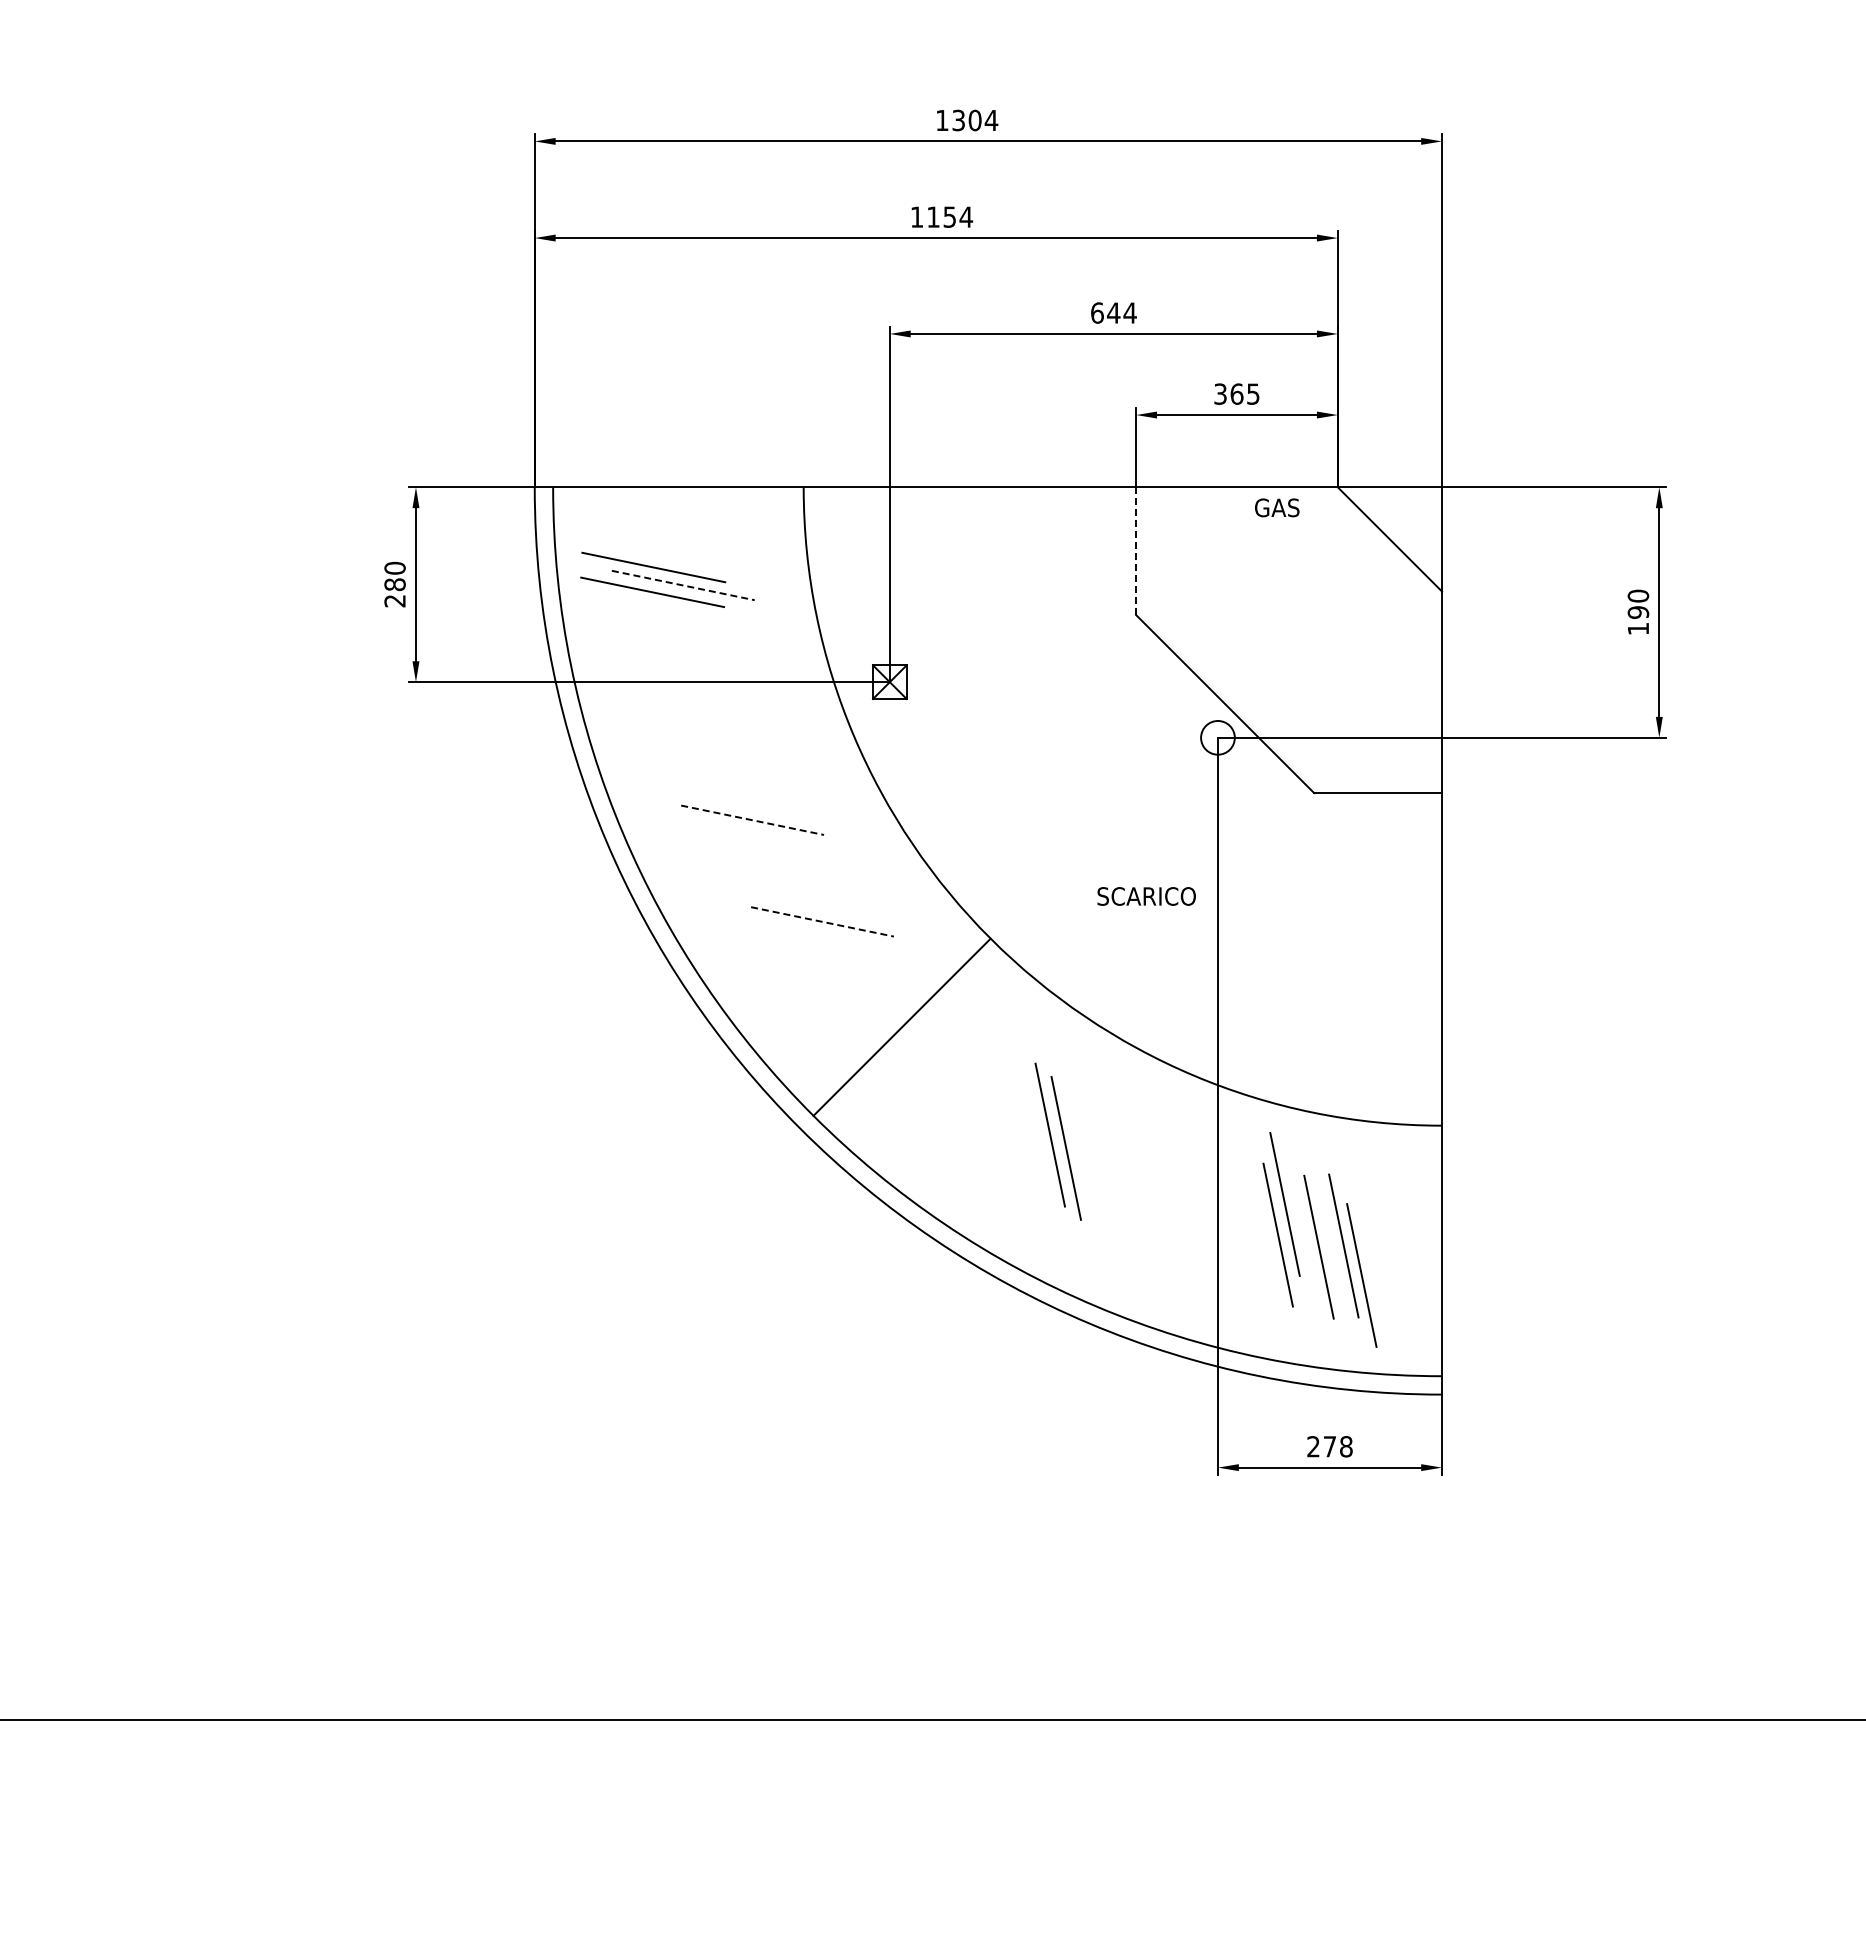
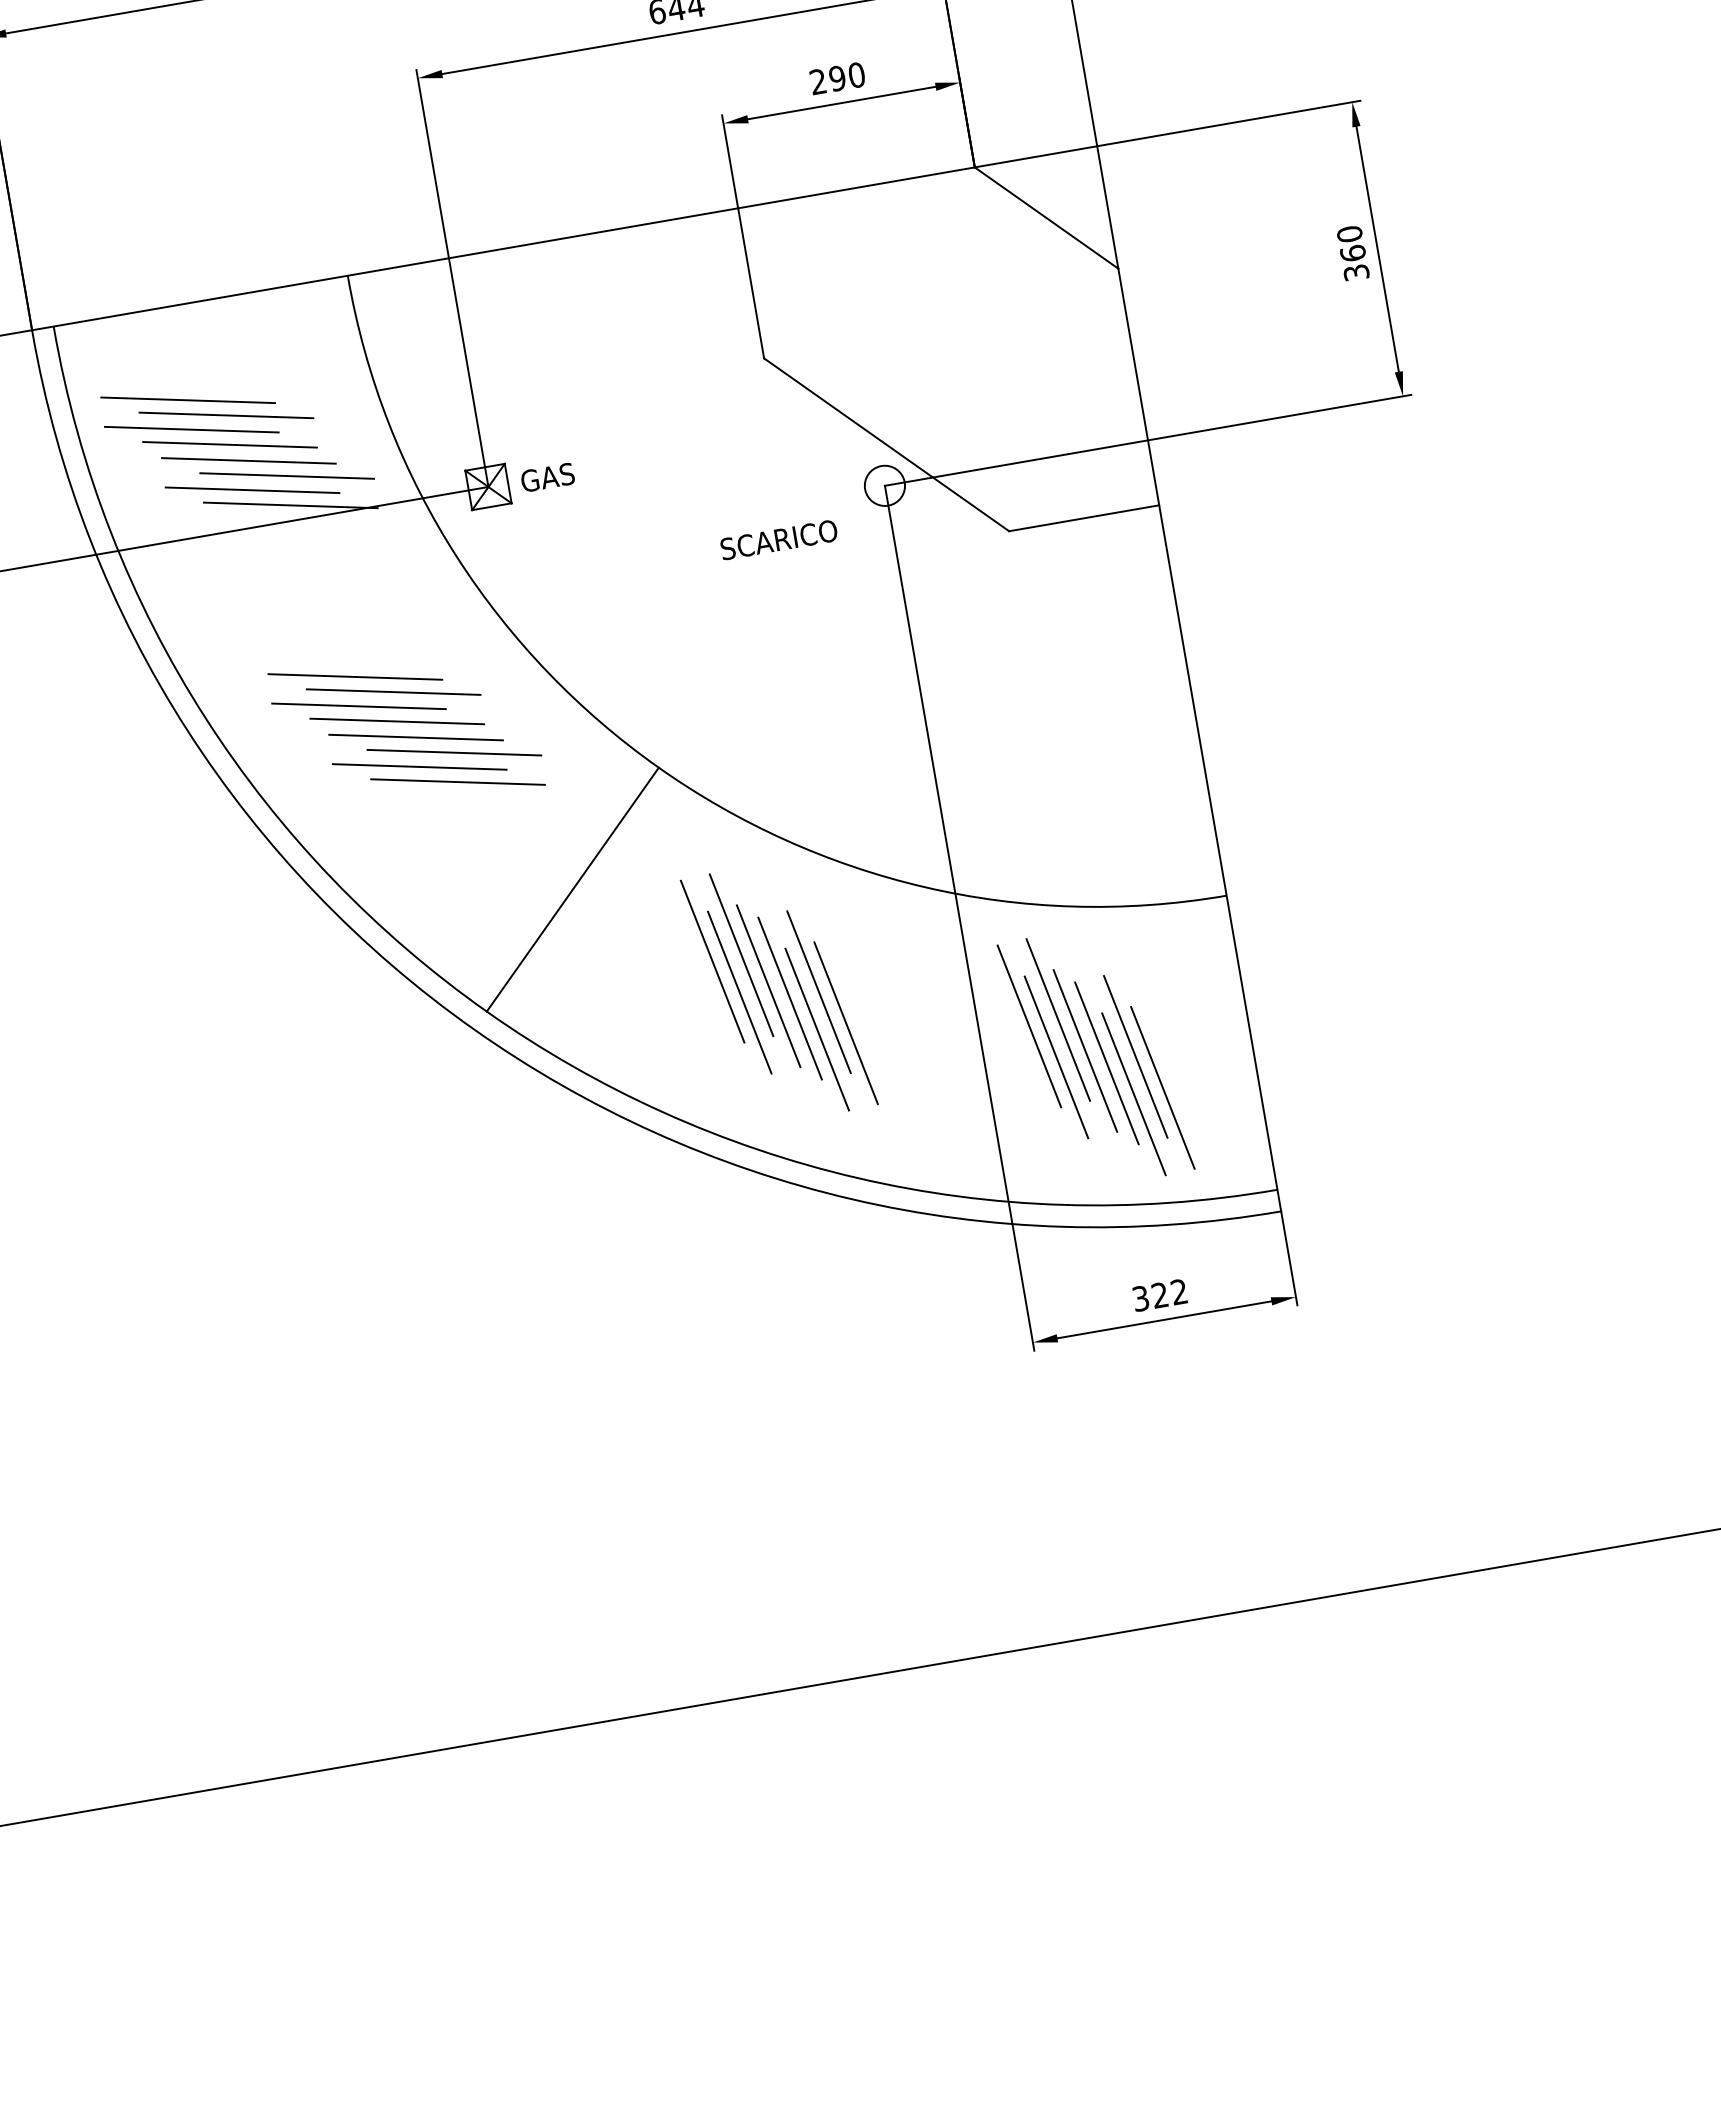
text: (1236, 393) -> (836, 77), 365 -> 290
text: (1277, 507) -> (548, 477), moved
line: (1136, 551) -> (751, 283), dashed -> solid
line: (683, 585) -> (226, 415), dashed -> solid
line: (681, 610) -> (229, 445), added
text: (1638, 620) -> (1354, 262), 190 -> 360
line: (694, 626) -> (247, 461), added
line: (724, 644) -> (286, 476), added
line: (693, 650) -> (251, 489), added
line: (723, 668) -> (290, 504), added
line: (752, 820) -> (355, 677), dashed -> solid
line: (781, 837) -> (392, 691), added
line: (750, 844) -> (357, 705), added
line: (780, 862) -> (396, 720), added
line: (793, 878) -> (415, 737), added
line: (823, 896) -> (454, 752), added
text: (1146, 896) -> (778, 540), moved
line: (792, 903) -> (419, 766), added
line: (822, 921) -> (457, 781), dashed -> solid
line: (1032, 1105) -> (741, 955), added
line: (1007, 1106) -> (712, 961), added
line: (1025, 1135) -> (739, 991), added
line: (1090, 1146) -> (818, 991), added
line: (1108, 1176) -> (845, 1022), added
line: (1083, 1177) -> (816, 1029), added
line: (1259, 1205) -> (1028, 1026), added
line: (1302, 1233) -> (1084, 1050), added
line: (1336, 1276) -> (1133, 1094), added
text: (1329, 1446) -> (1159, 1295), 278 -> 322

